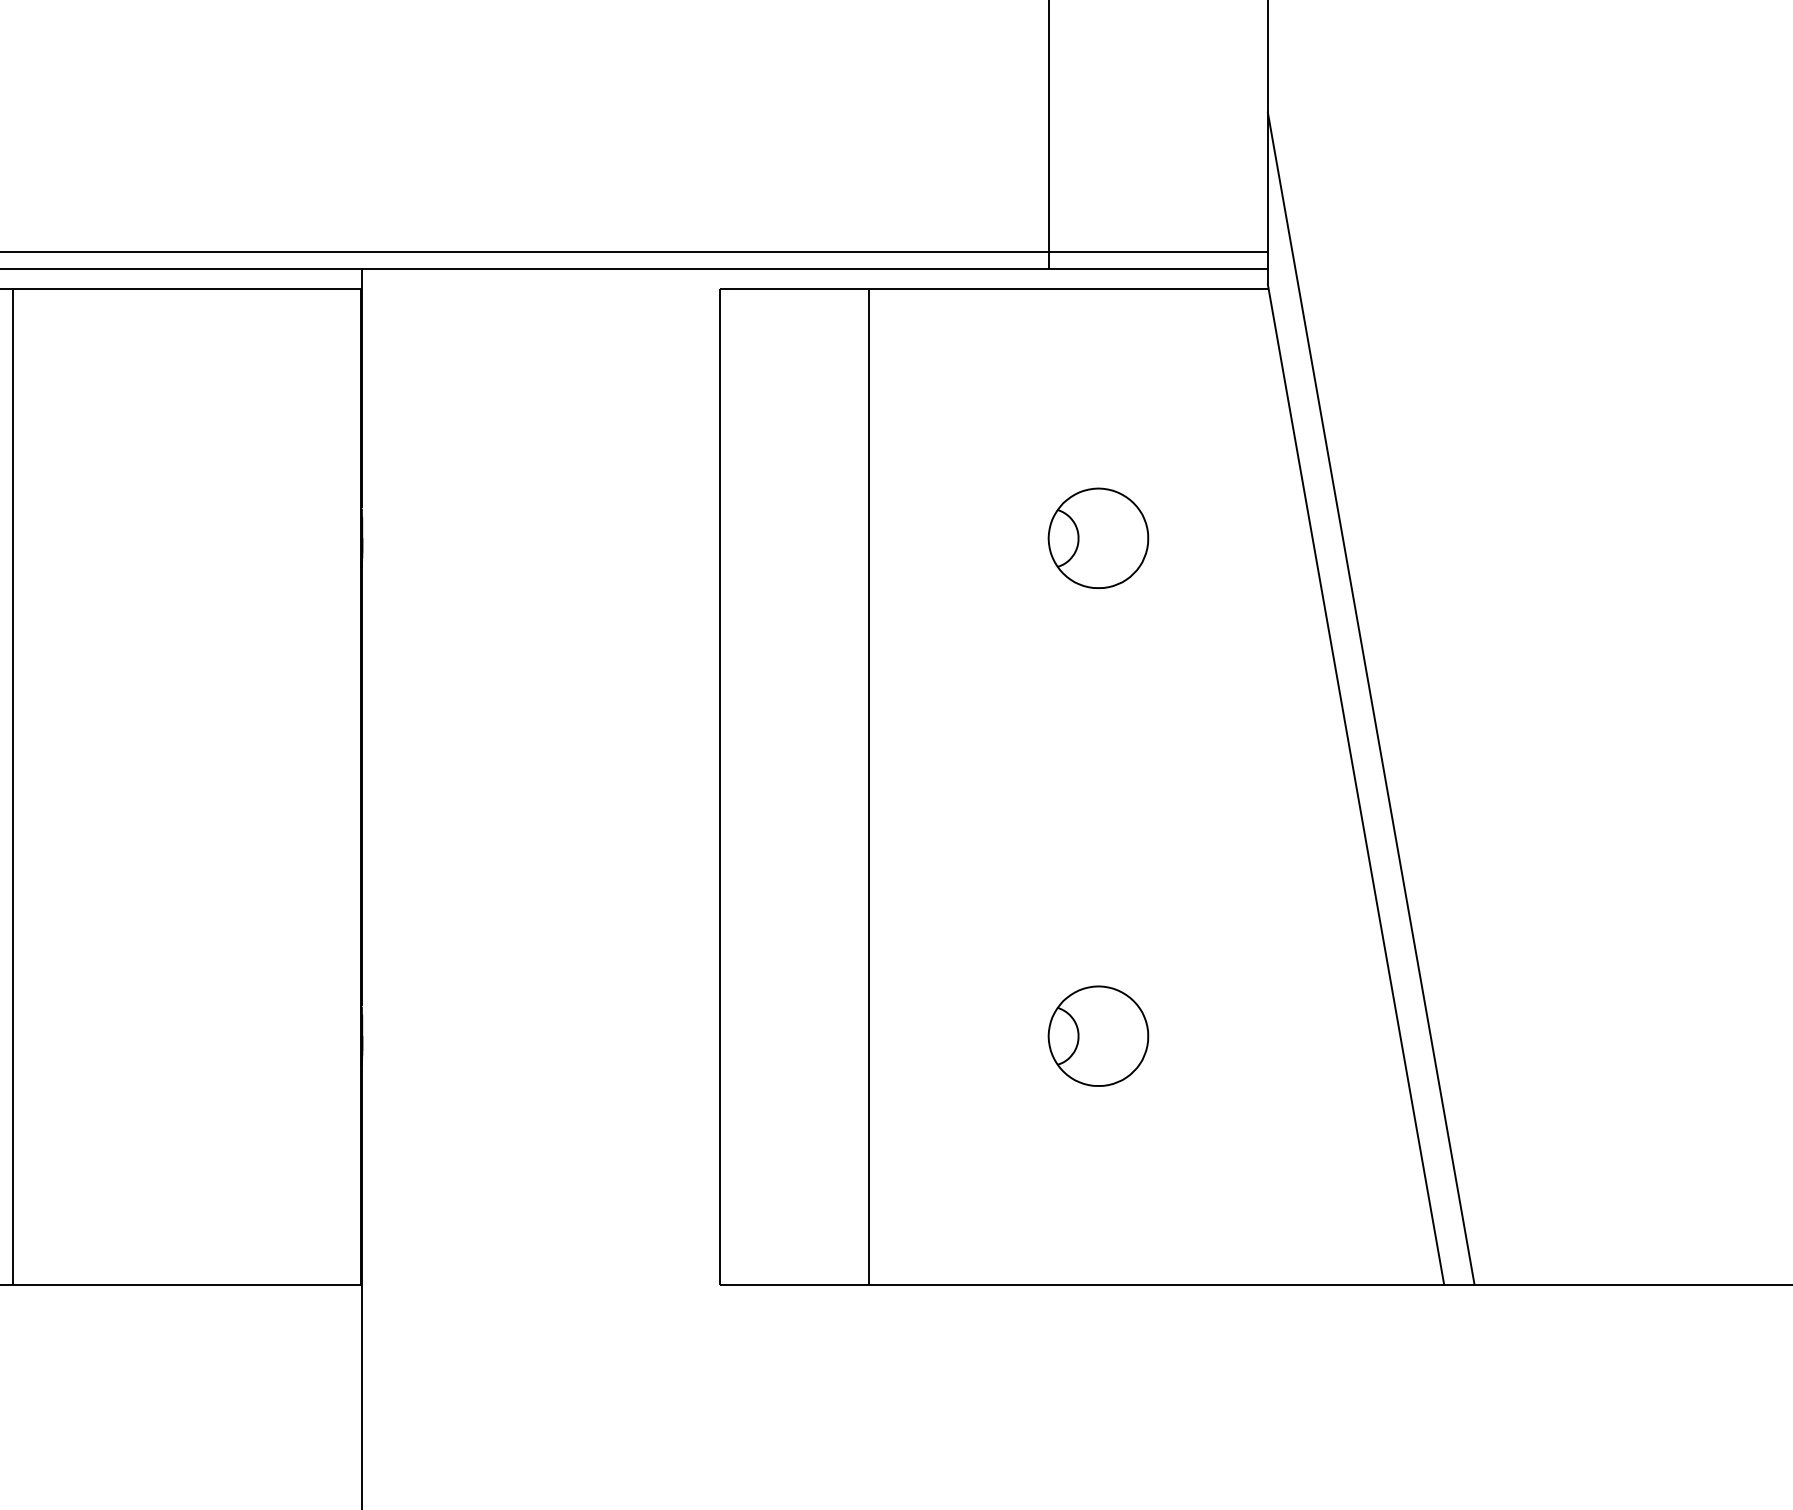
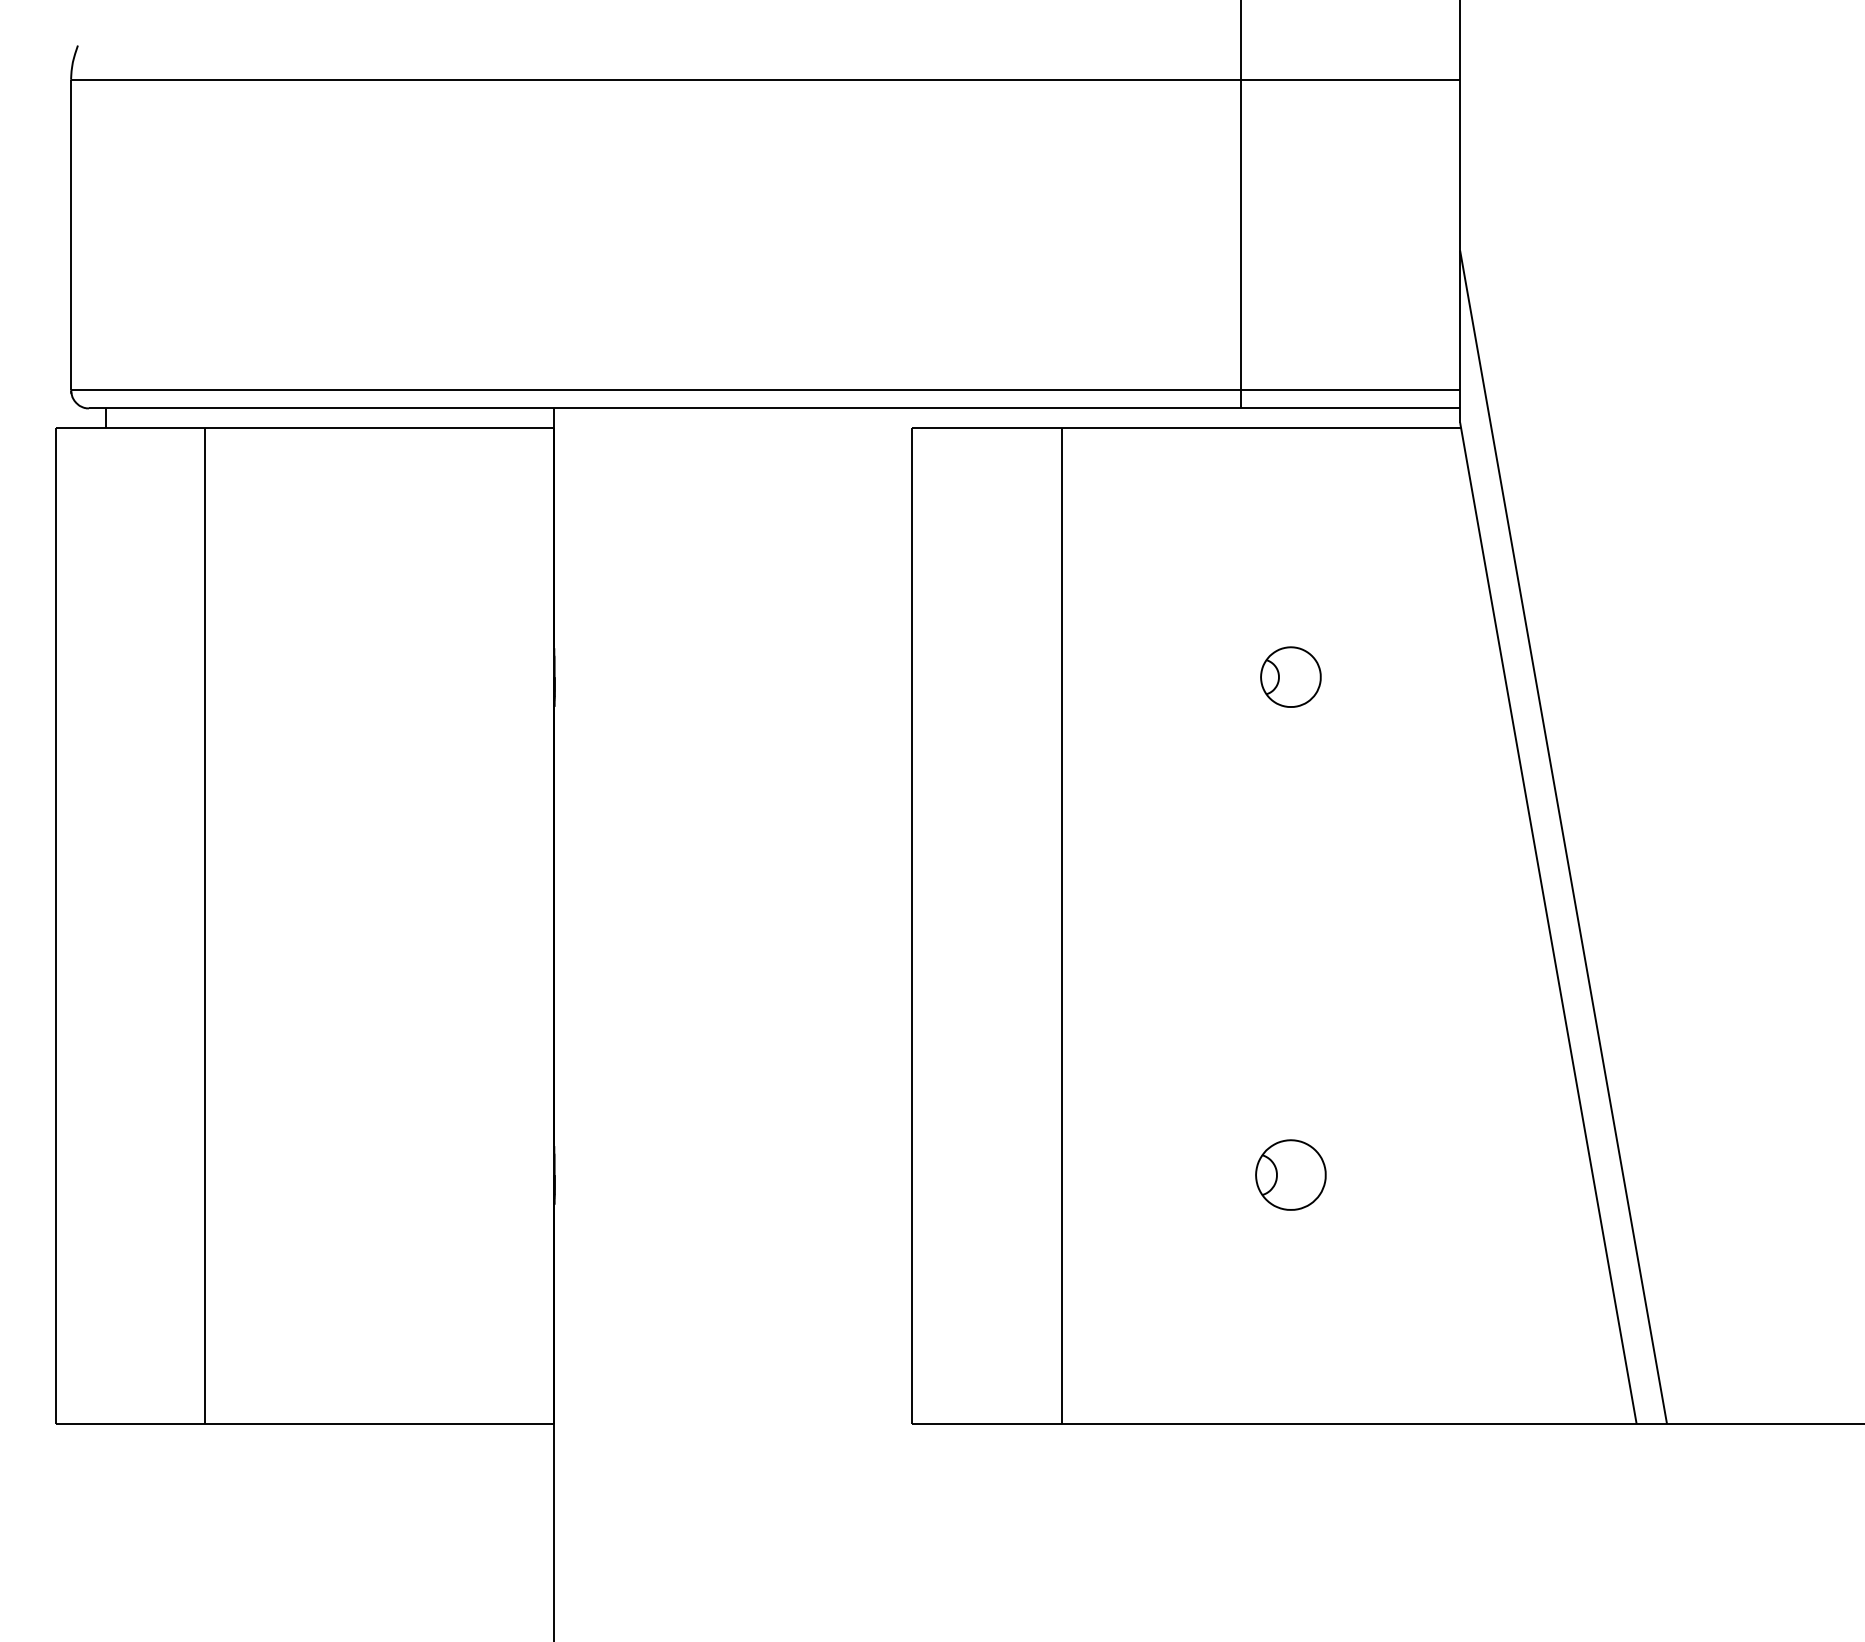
part: (1098, 537) -> (1290, 676), size x0.6
part: (1098, 1035) -> (1290, 1174), size x0.7

